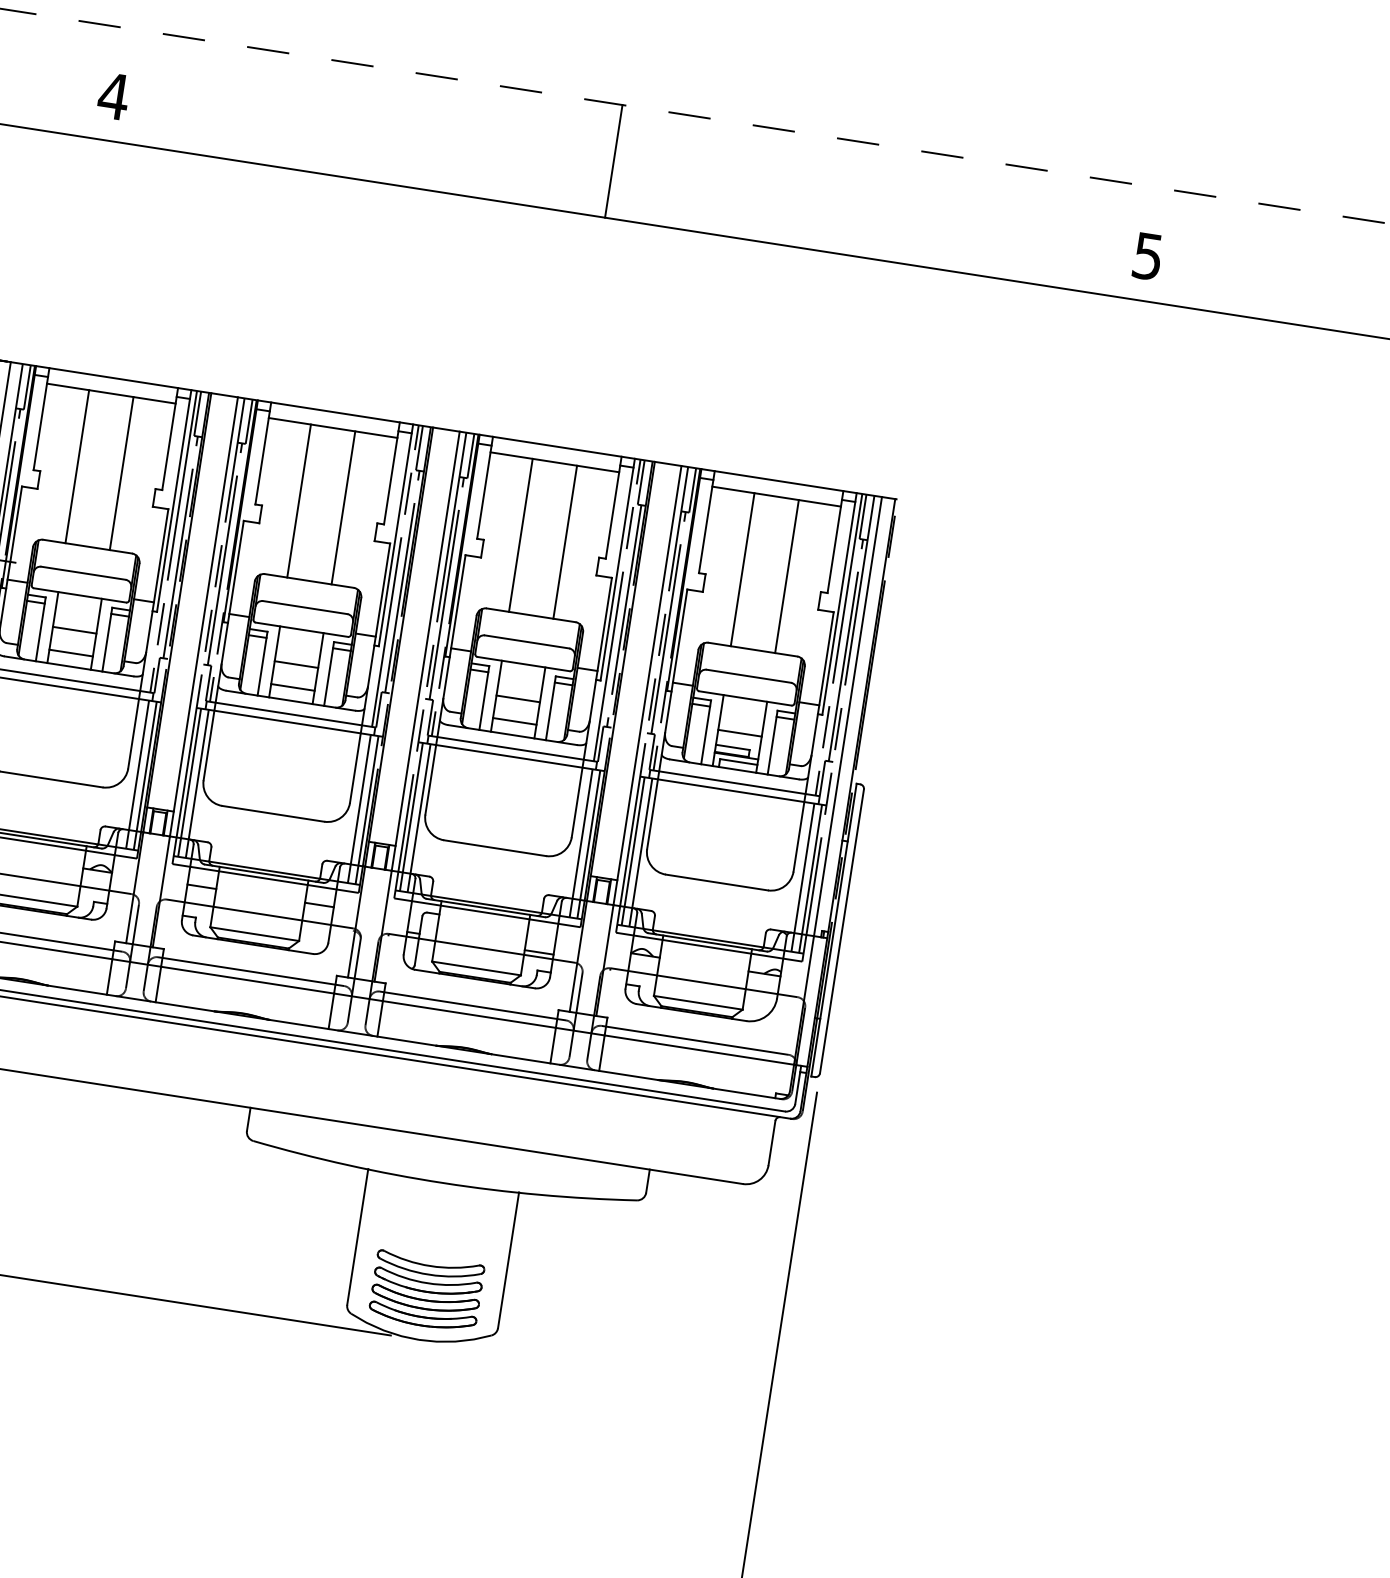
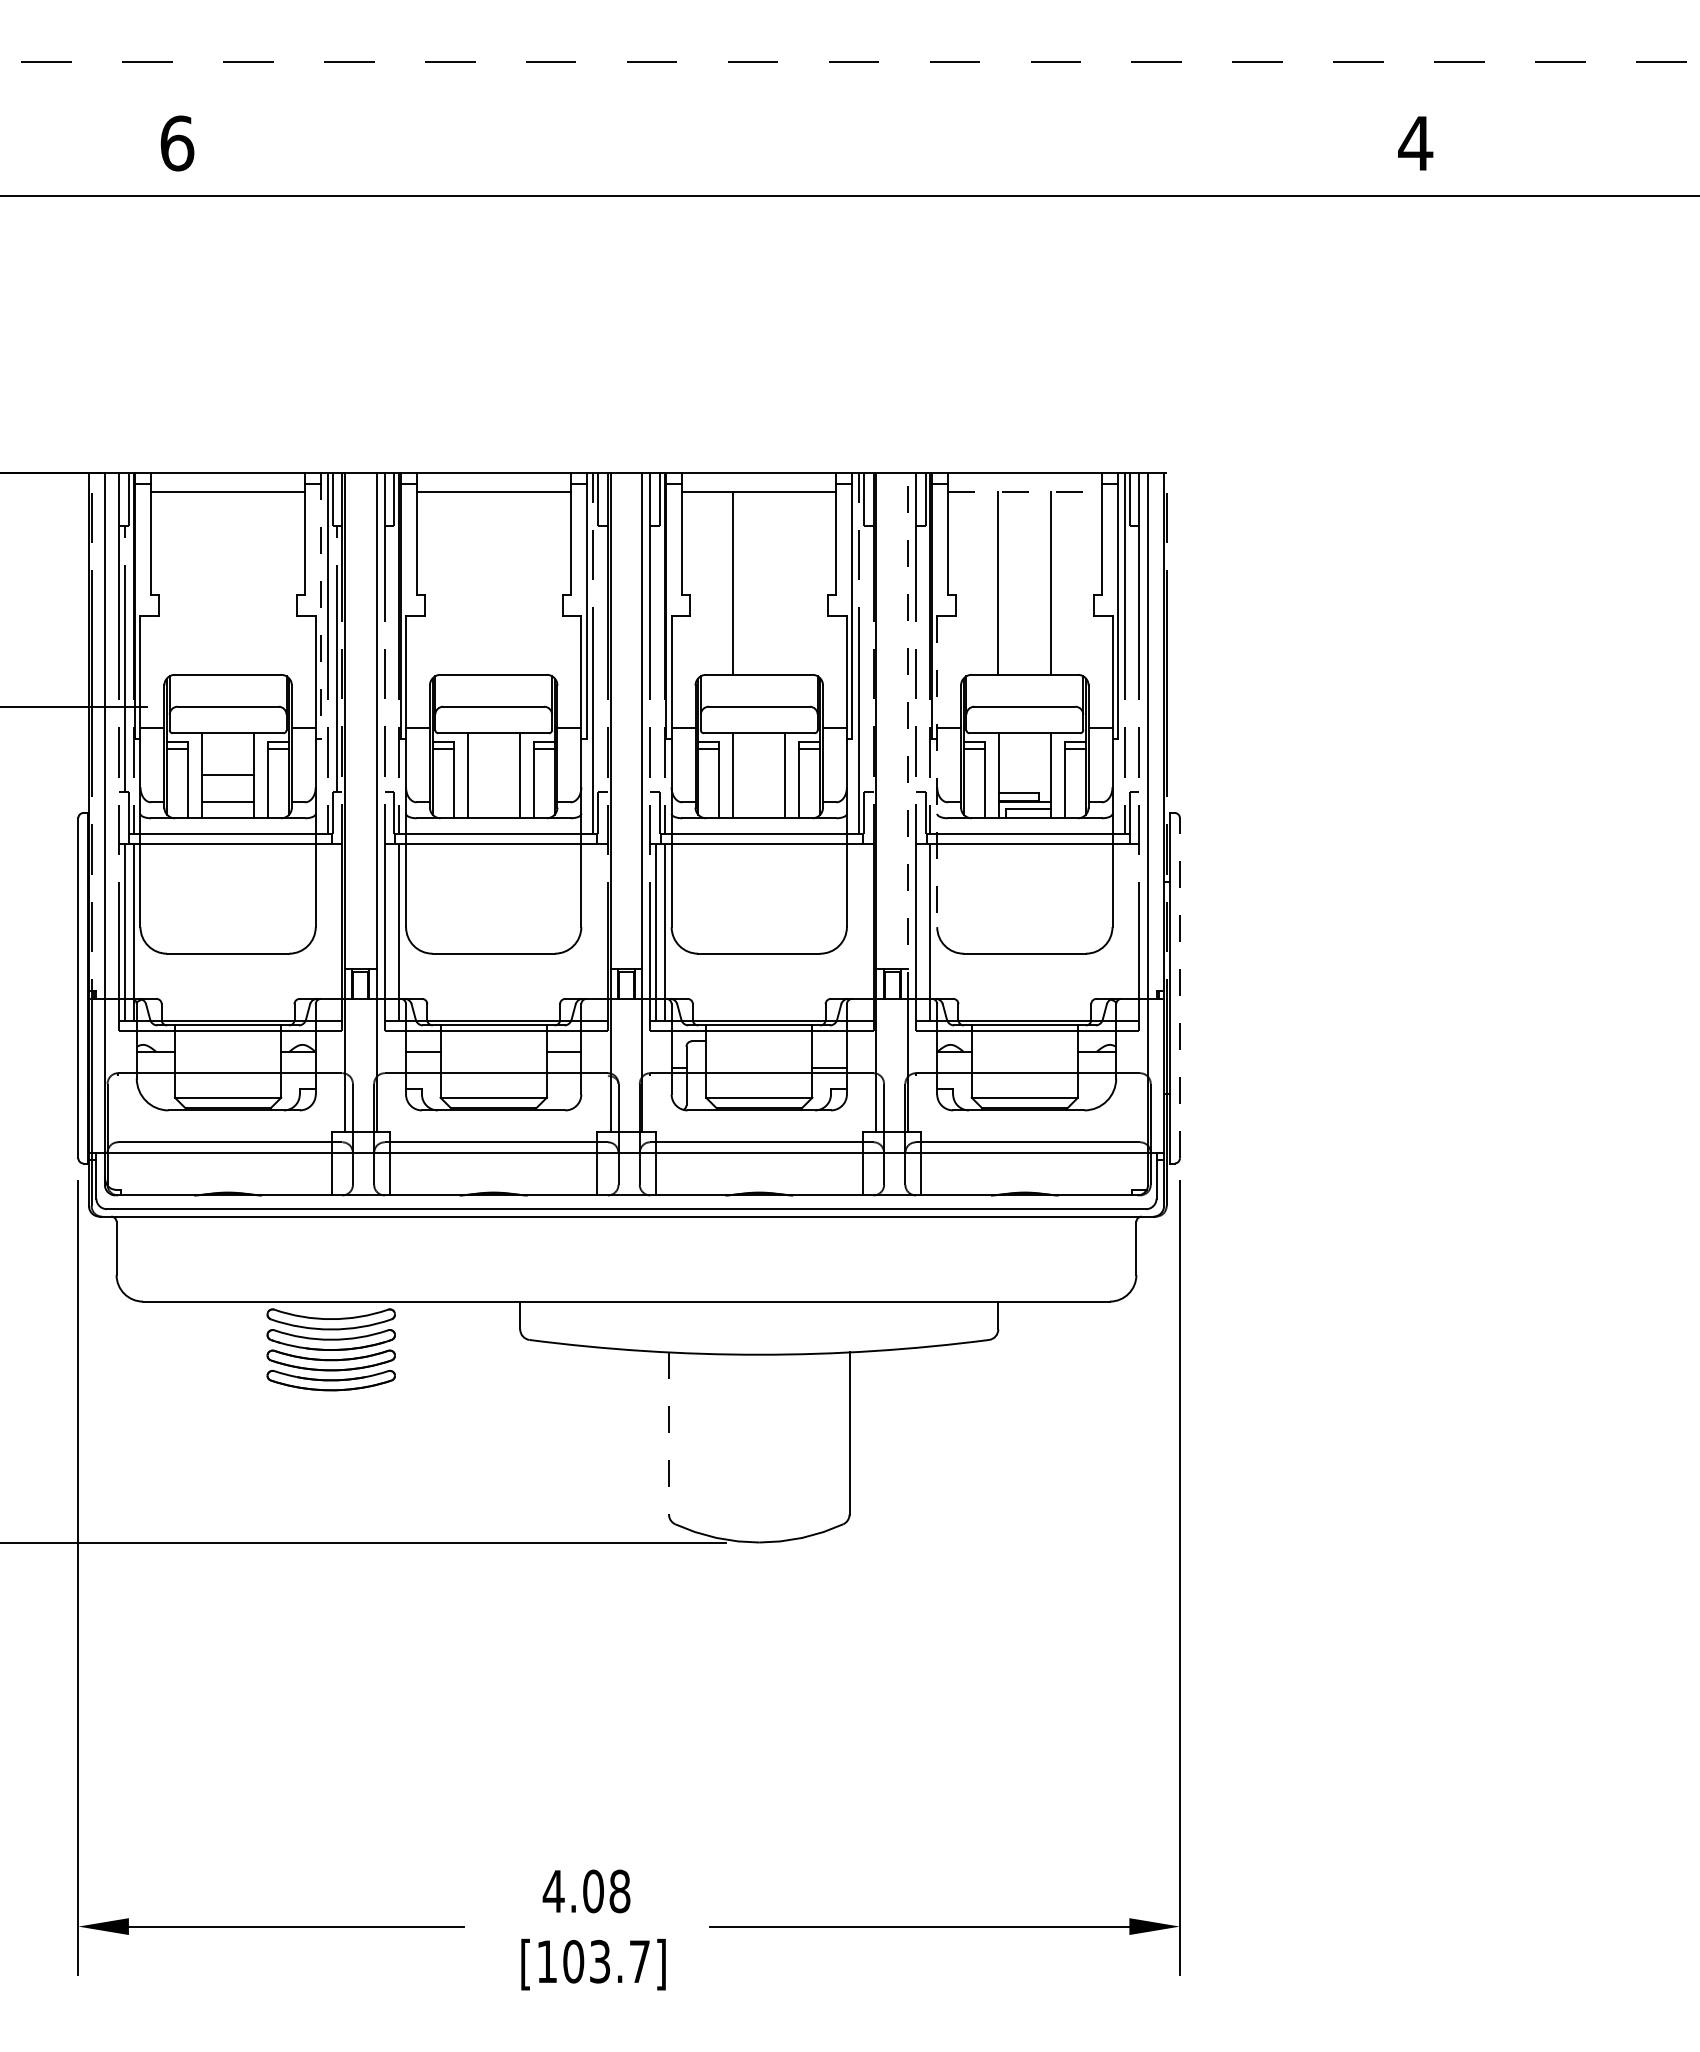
text: (113, 96) -> (176, 143), 4 -> 6
line: (613, 160) -> (773, 128), removed
text: (1147, 256) -> (1415, 143), 5 -> 4
line: (77, 466) -> (201, 582), removed
line: (121, 472) -> (254, 582), removed
line: (777, 496) -> (1025, 491), solid -> dashed
line: (174, 500) -> (321, 605), solid -> dashed
line: (299, 500) -> (467, 582), removed
line: (343, 507) -> (520, 582), removed
line: (565, 541) -> (785, 582), removed
line: (225, 553) -> (390, 658), removed
line: (402, 581) -> (602, 658), removed
line: (446, 588) -> (655, 658), removed
line: (624, 615) -> (868, 658), removed
line: (668, 622) -> (921, 658), removed
line: (845, 650) -> (1133, 658), removed
line: (296, 664) -> (493, 774), removed
line: (647, 685) -> (908, 735), solid -> dashed
line: (292, 687) -> (493, 802), removed
line: (518, 698) -> (759, 774), removed
line: (667, 719) -> (937, 772), solid -> dashed
line: (515, 721) -> (759, 801), removed
line: (739, 732) -> (1024, 774), removed
line: (137, 774) -> (327, 932), removed
line: (145, 775) -> (337, 932), removed
line: (189, 782) -> (390, 932), removed
line: (359, 809) -> (593, 932), removed
line: (366, 810) -> (602, 932), removed
line: (580, 843) -> (858, 932), removed
line: (589, 844) -> (868, 932), removed
line: (633, 851) -> (921, 932), removed
line: (802, 877) -> (1124, 932), removed
line: (810, 878) -> (1133, 932), removed
line: (841, 931) -> (1179, 988), solid -> dashed
line: (357, 1237) -> (668, 1433), solid -> dashed
part: (425, 1291) -> (330, 1349), moved

